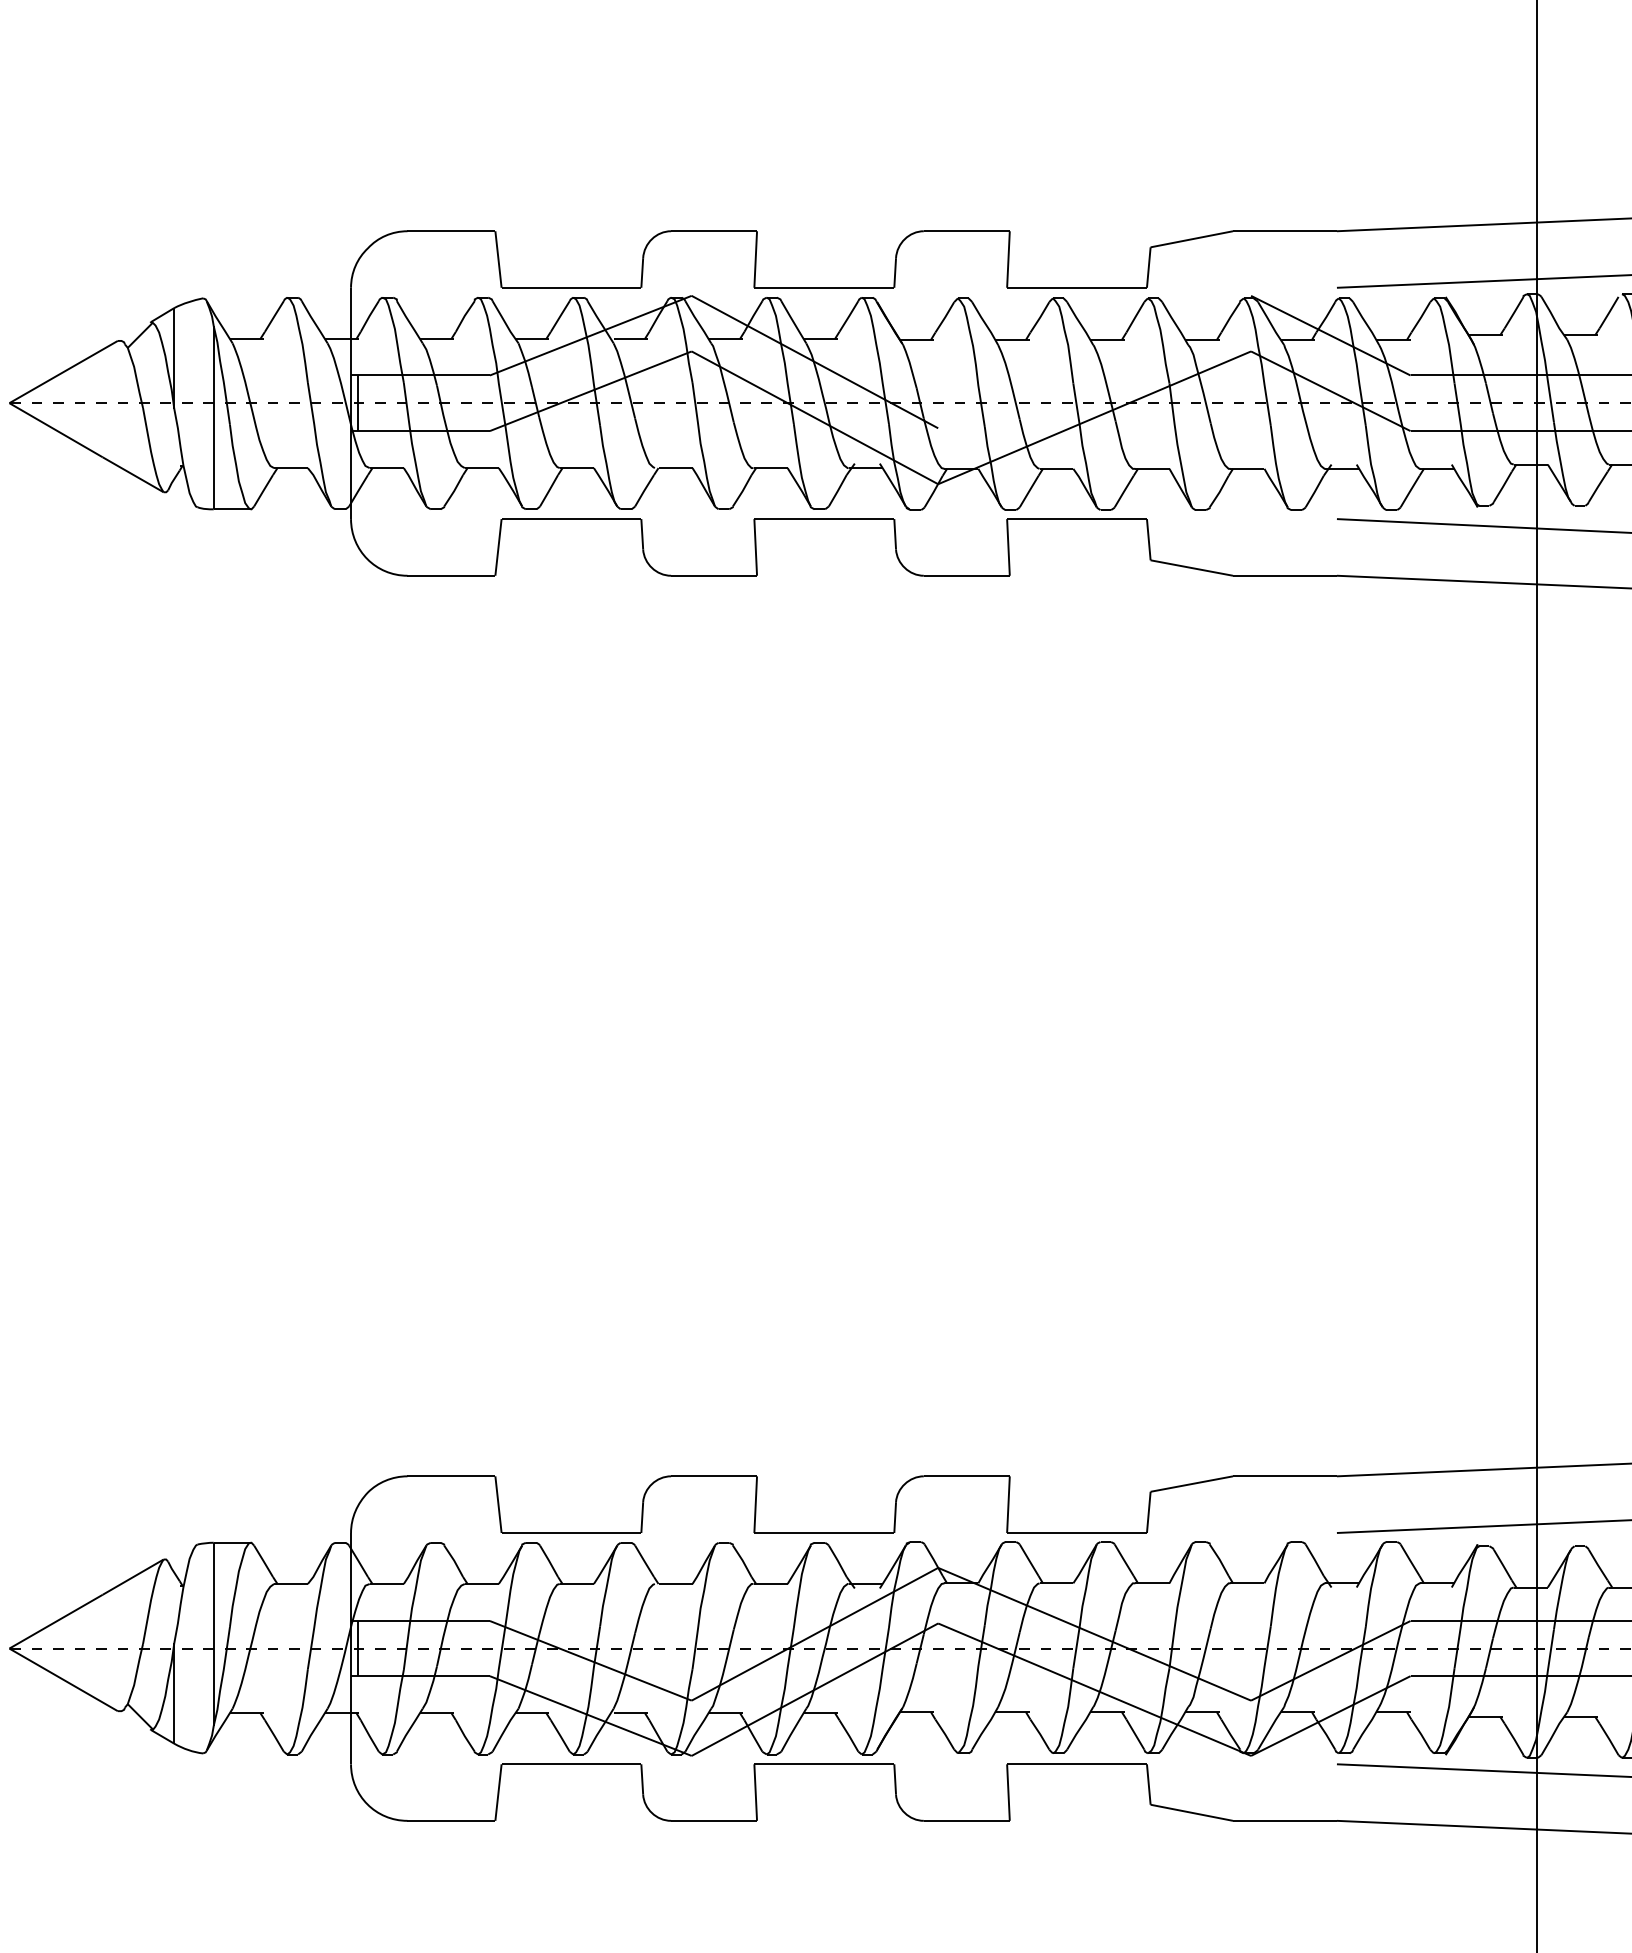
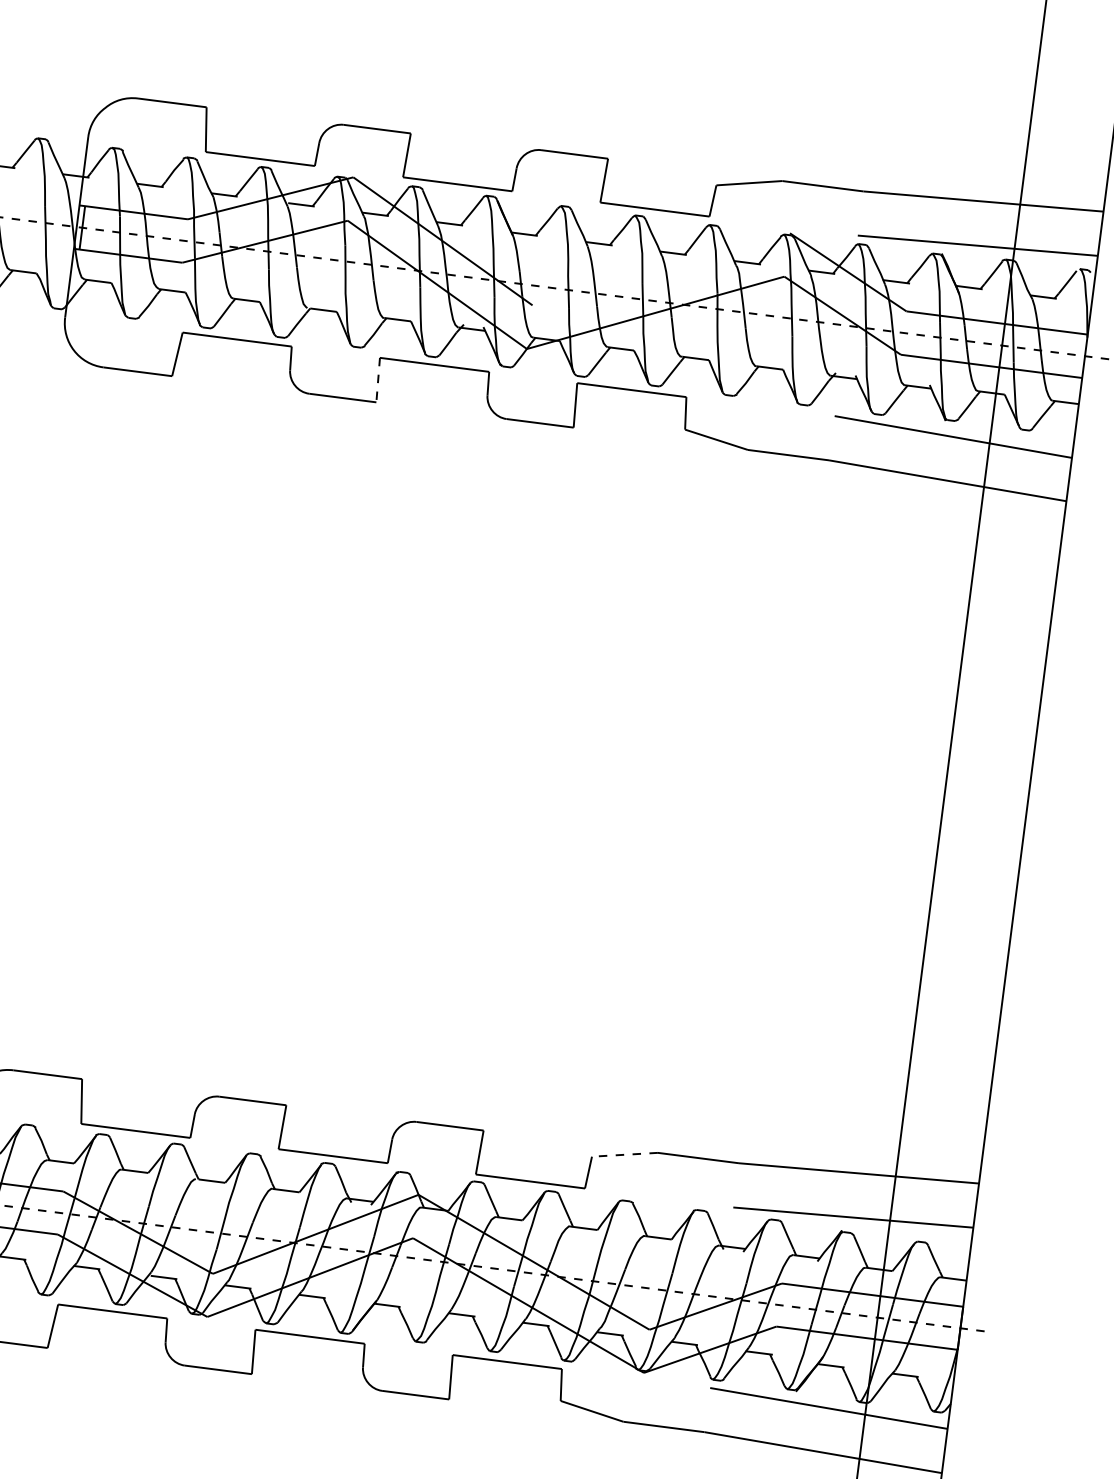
line: (755, 547) -> (378, 380), solid -> dashed
line: (1191, 1484) -> (624, 1155), solid -> dashed

